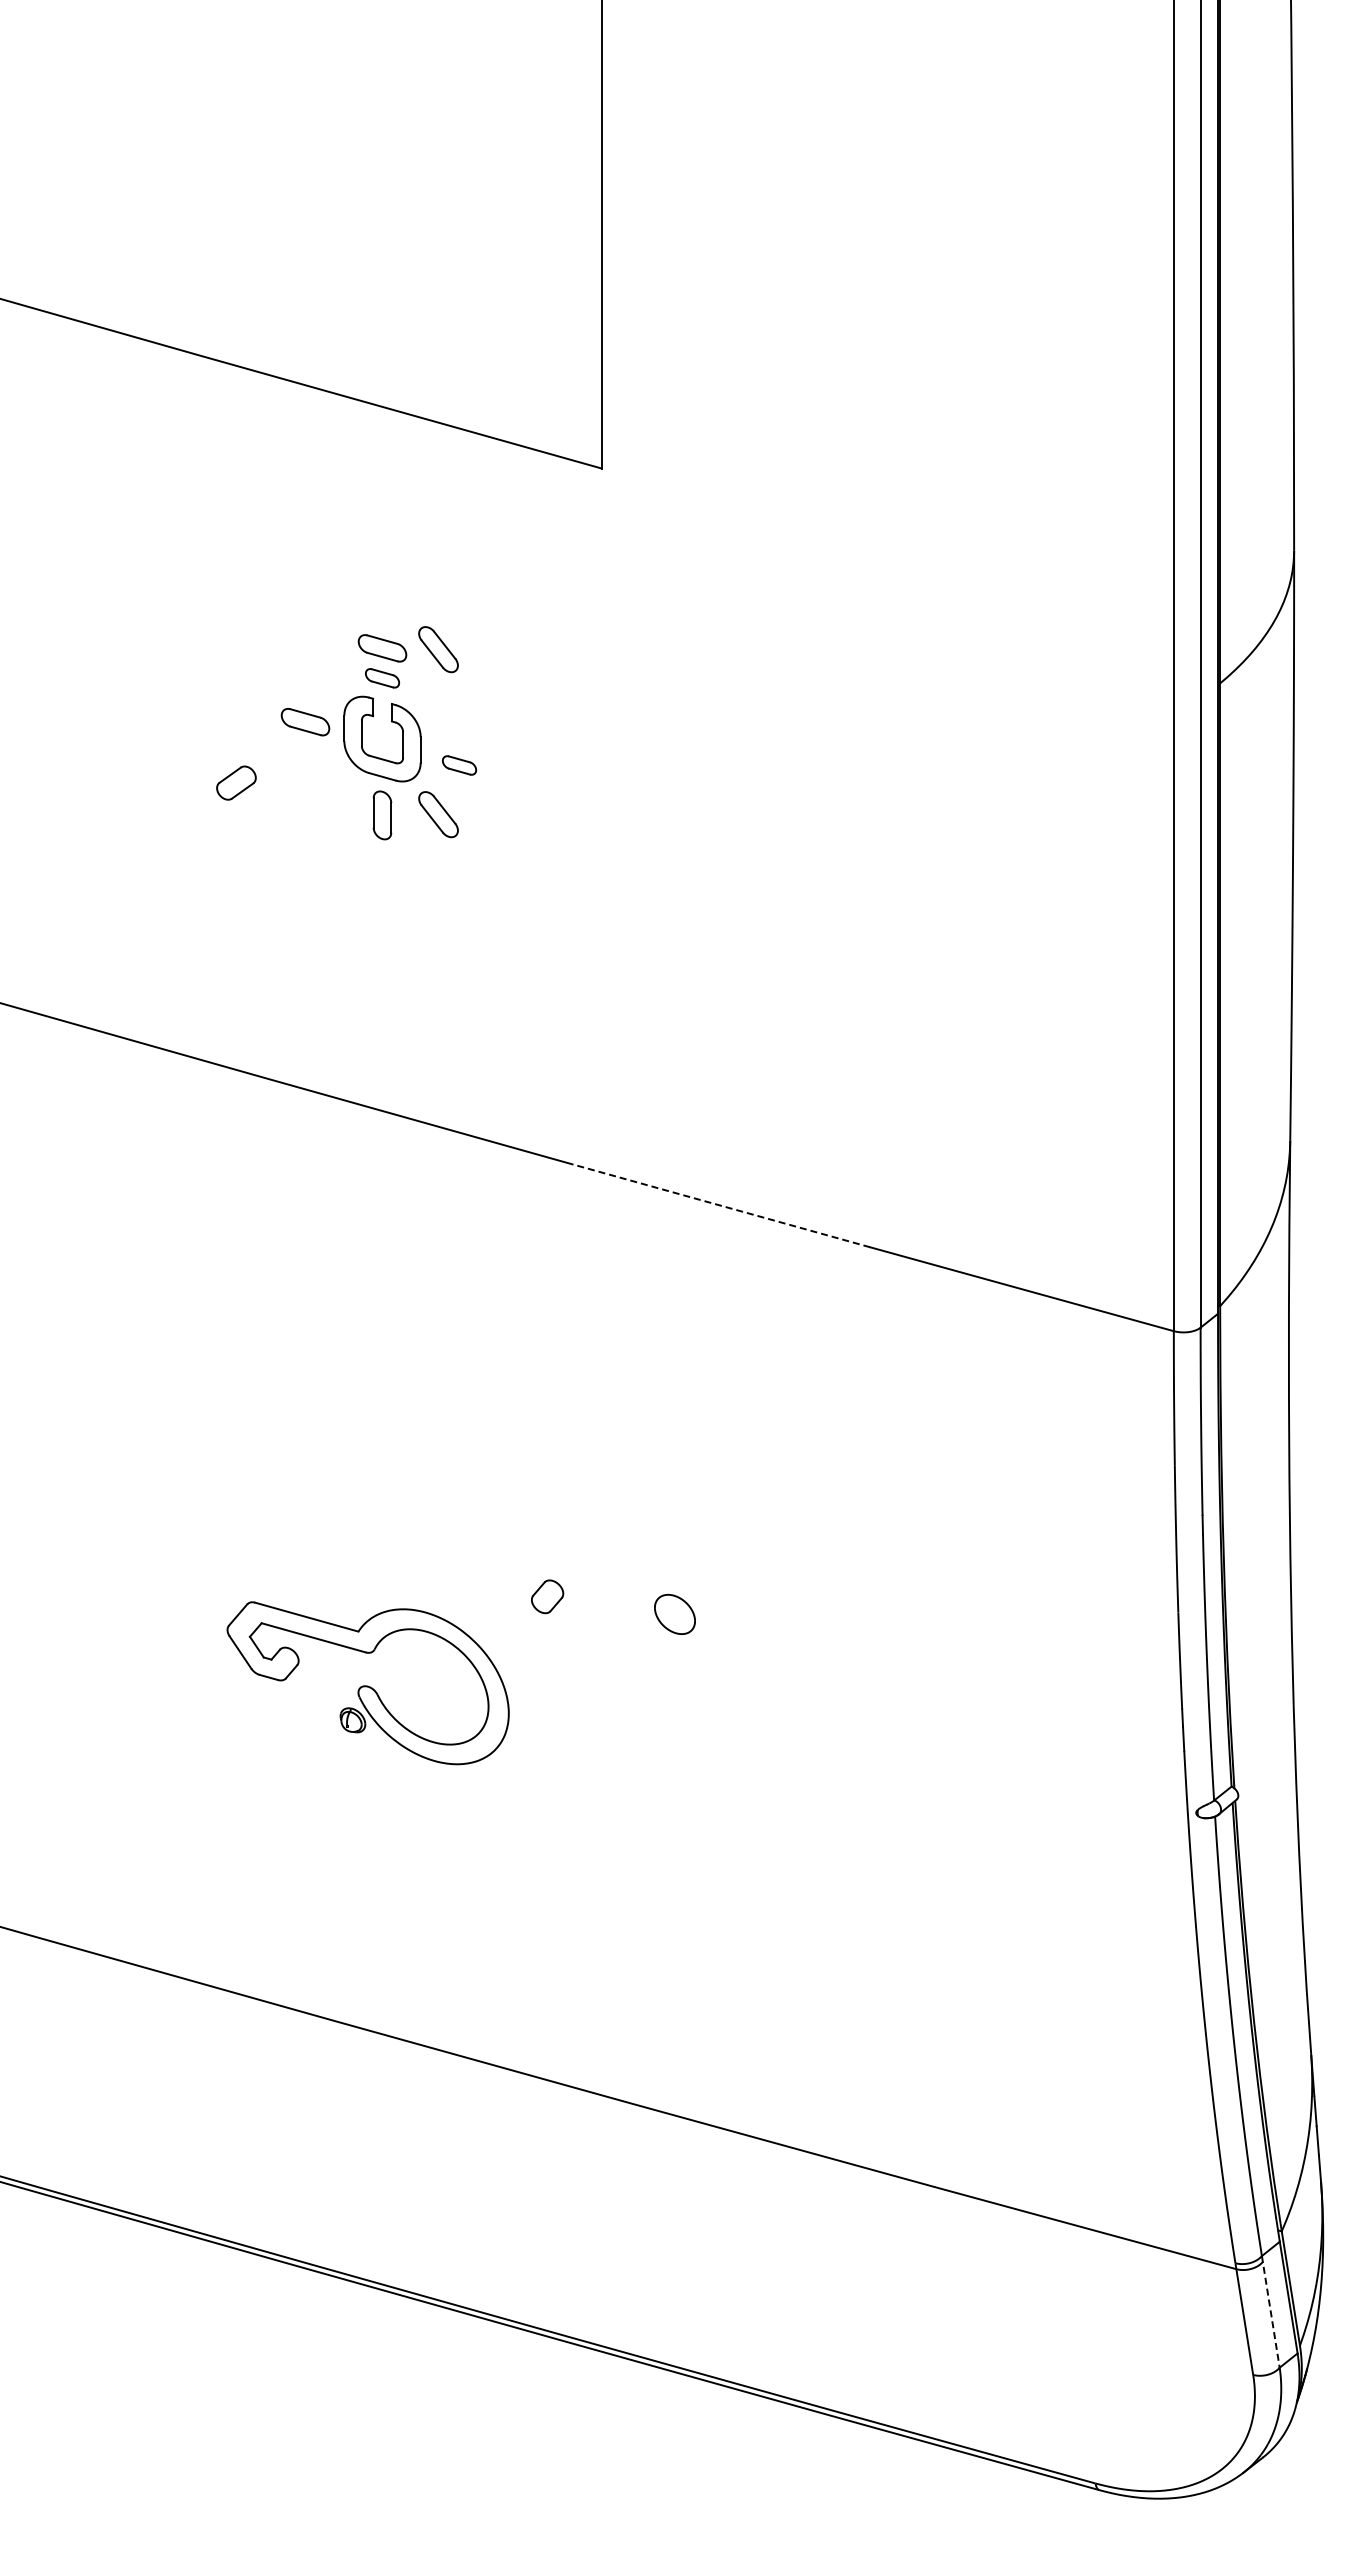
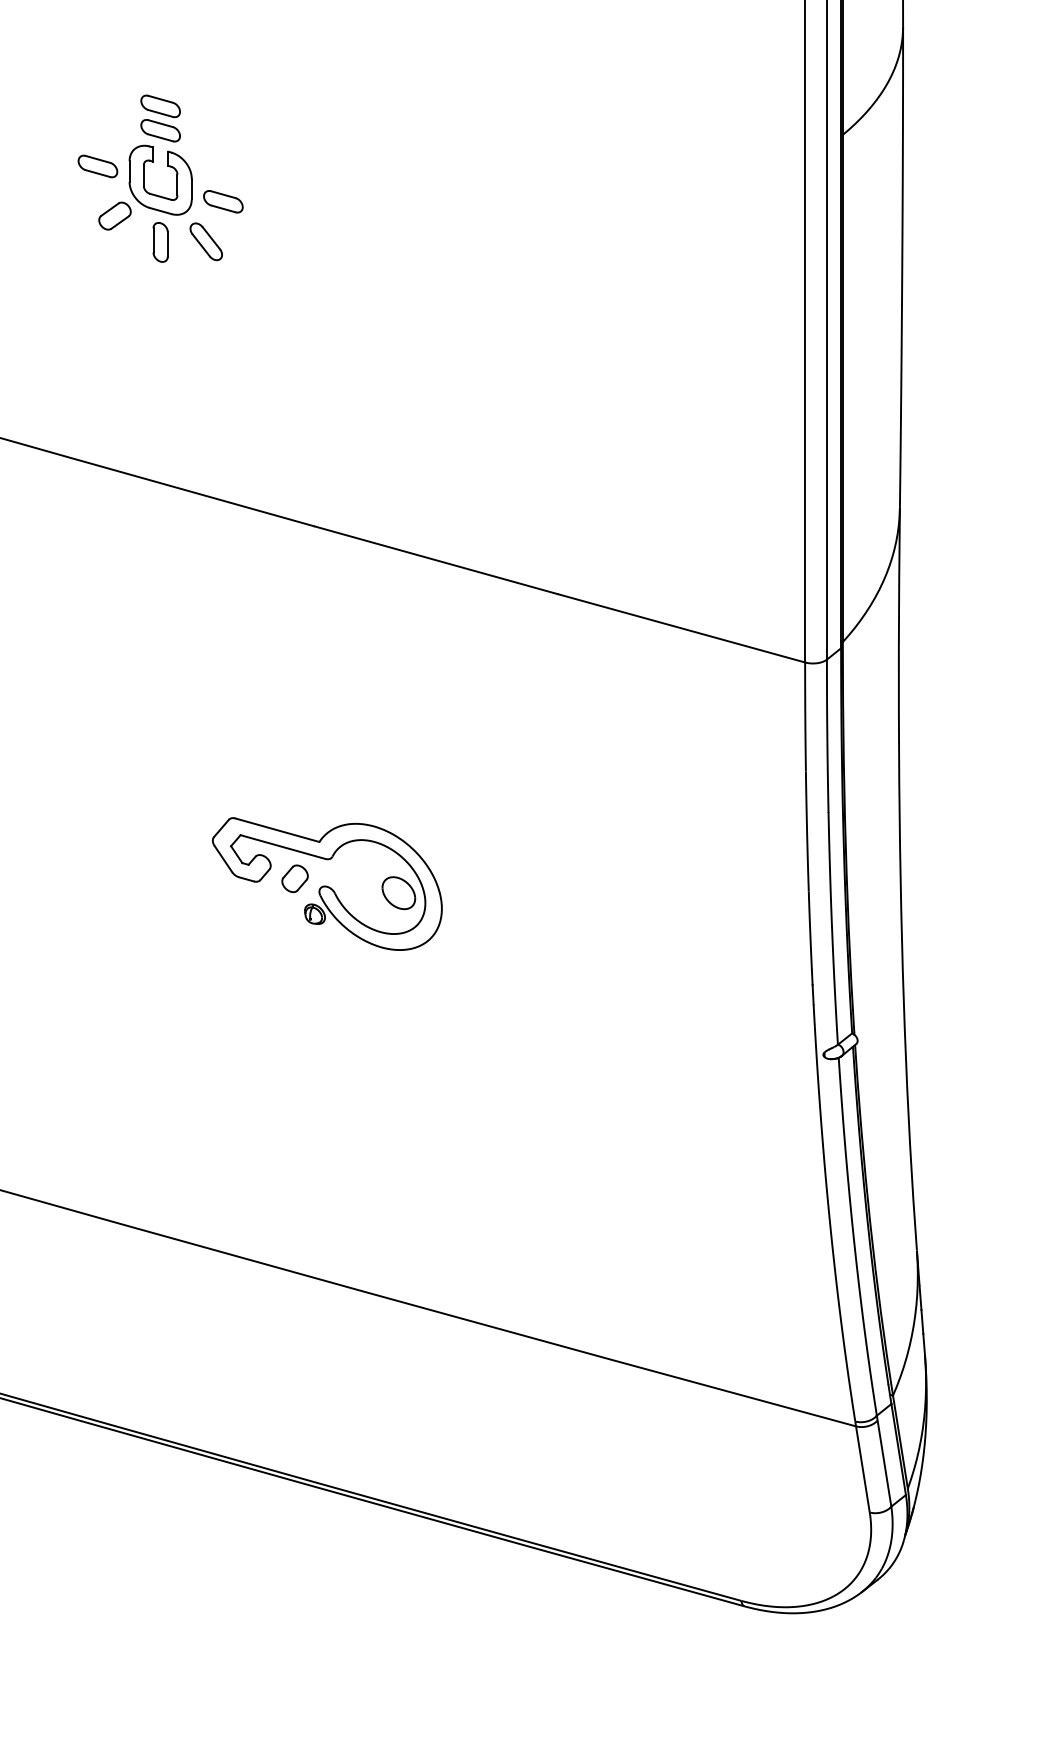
part: (438, 649) -> (206, 107), removed
part: (382, 678) -> (160, 130), size x1.43
part: (459, 765) -> (223, 201), size x1.43
part: (236, 782) -> (115, 215), moved
line: (721, 1205) -> (436, 560), dashed -> solid
part: (367, 1683) -> (326, 884), moved
line: (1270, 2311) -> (883, 1460), dashed -> solid

